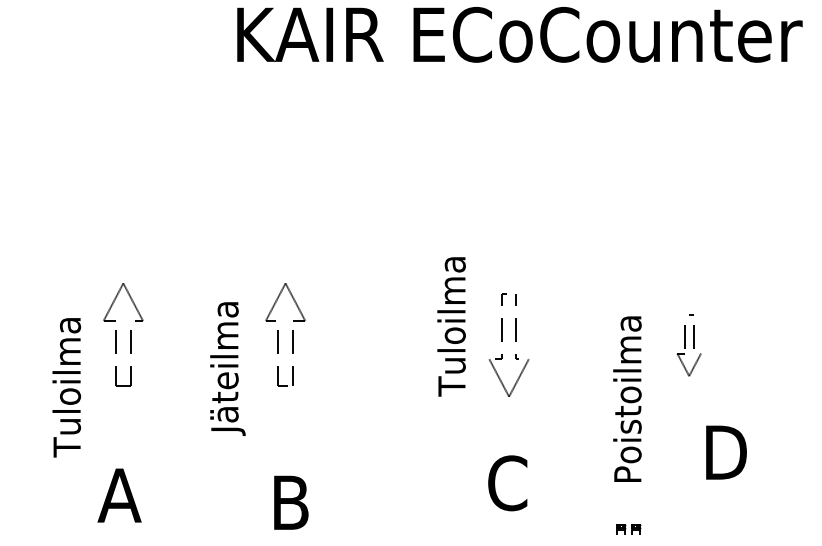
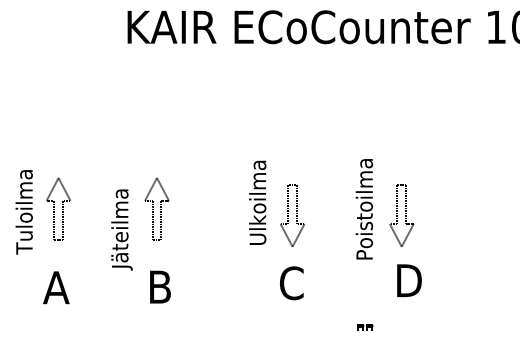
text: (451, 325) -> (257, 203), Tuloilma -> Ulkoilma
part: (688, 345) -> (401, 215), size x1.67
text: (65, 388) -> (23, 212), moved
text: (625, 399) -> (363, 209), moved
text: (726, 452) -> (409, 280), moved
text: (507, 483) -> (291, 283), moved
text: (119, 495) -> (56, 287), moved
text: (291, 501) -> (160, 286), moved

